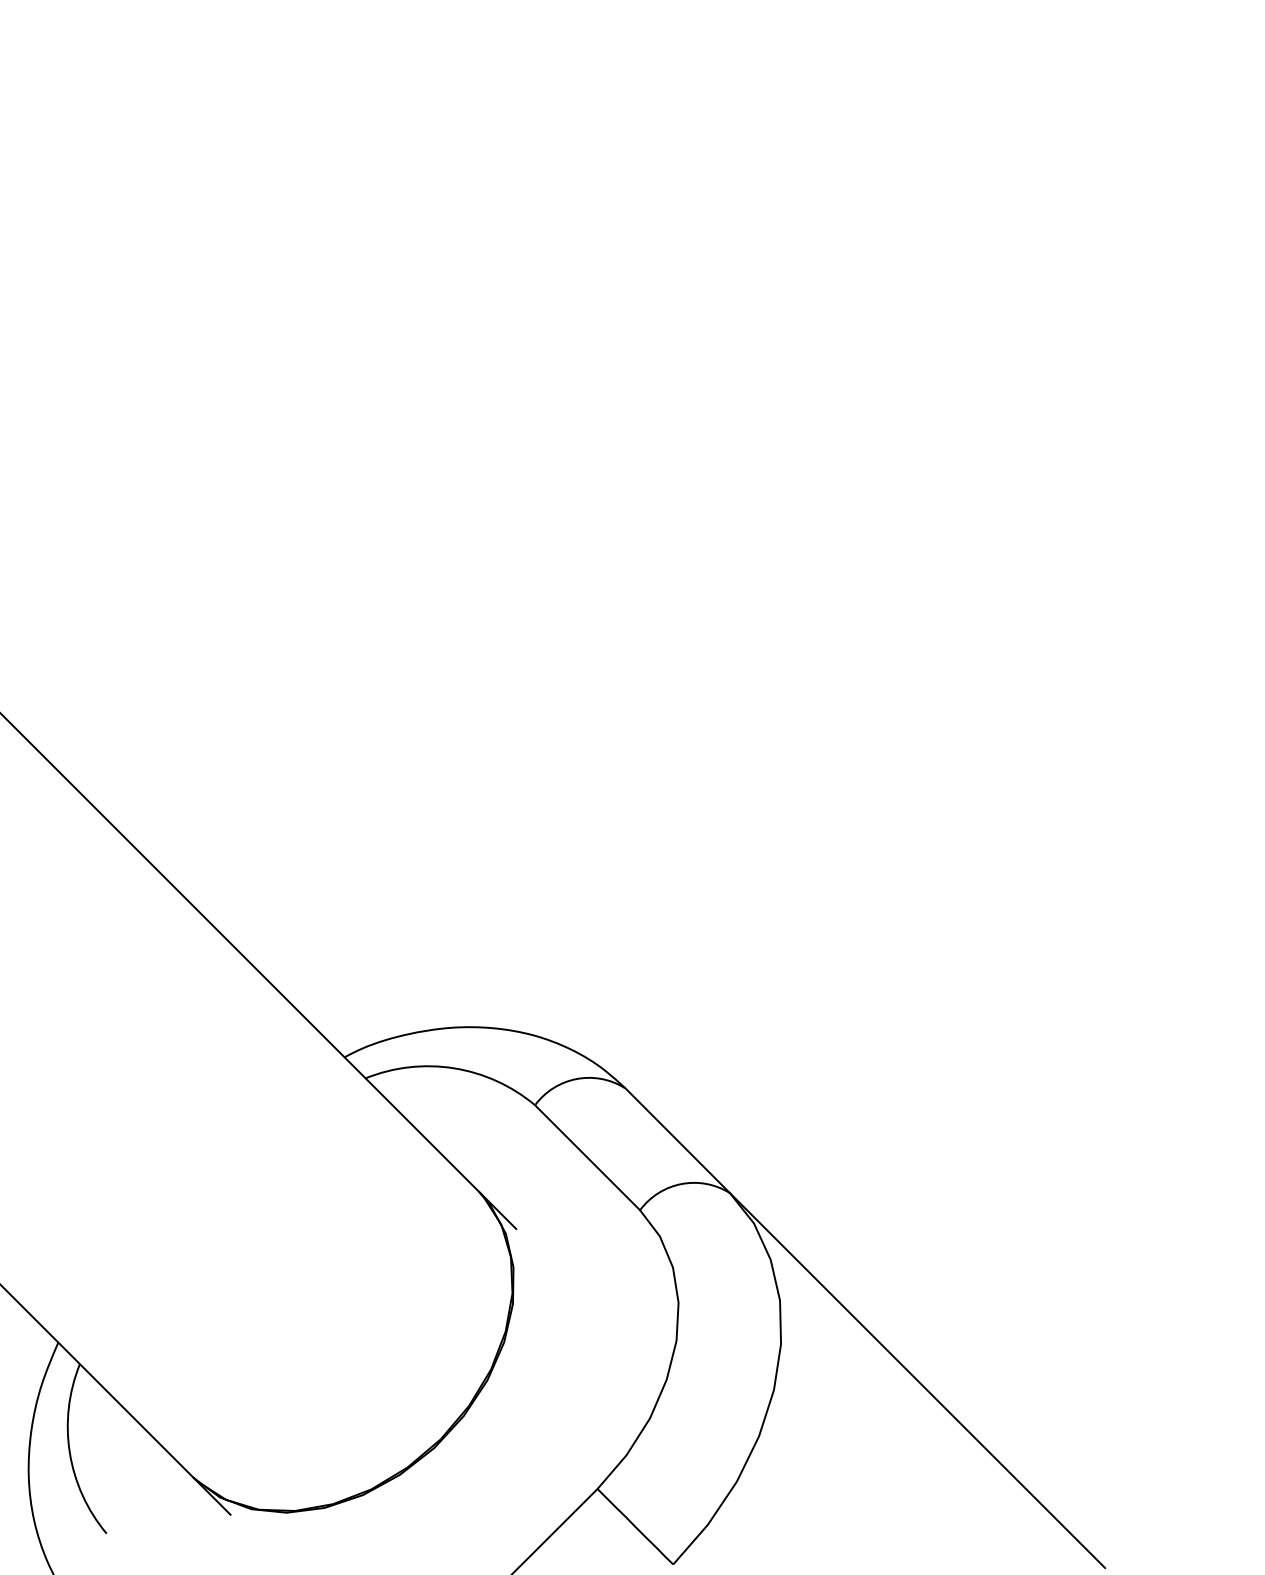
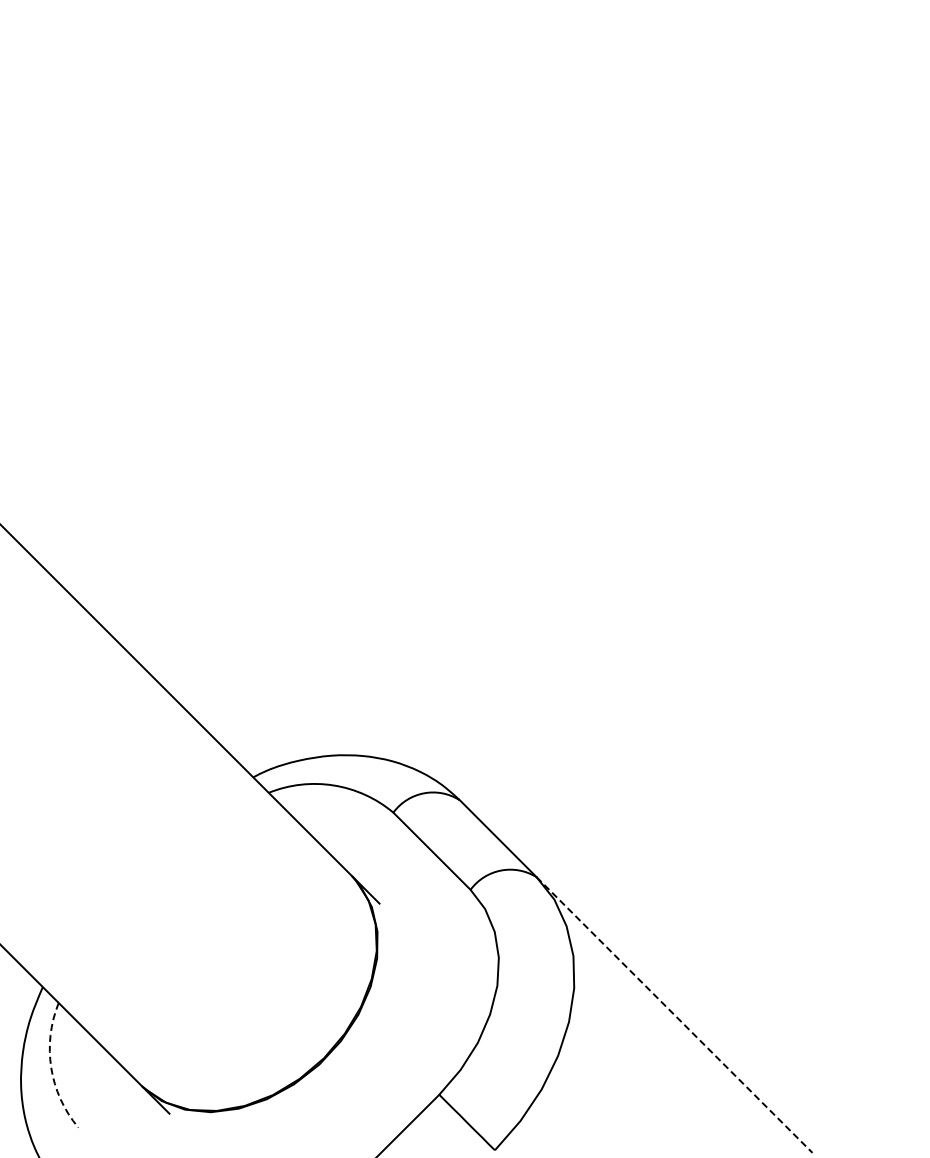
line: (917, 1381) -> (674, 1015), solid -> dashed
arc: (70, 1453) -> (51, 1068), solid -> dashed

